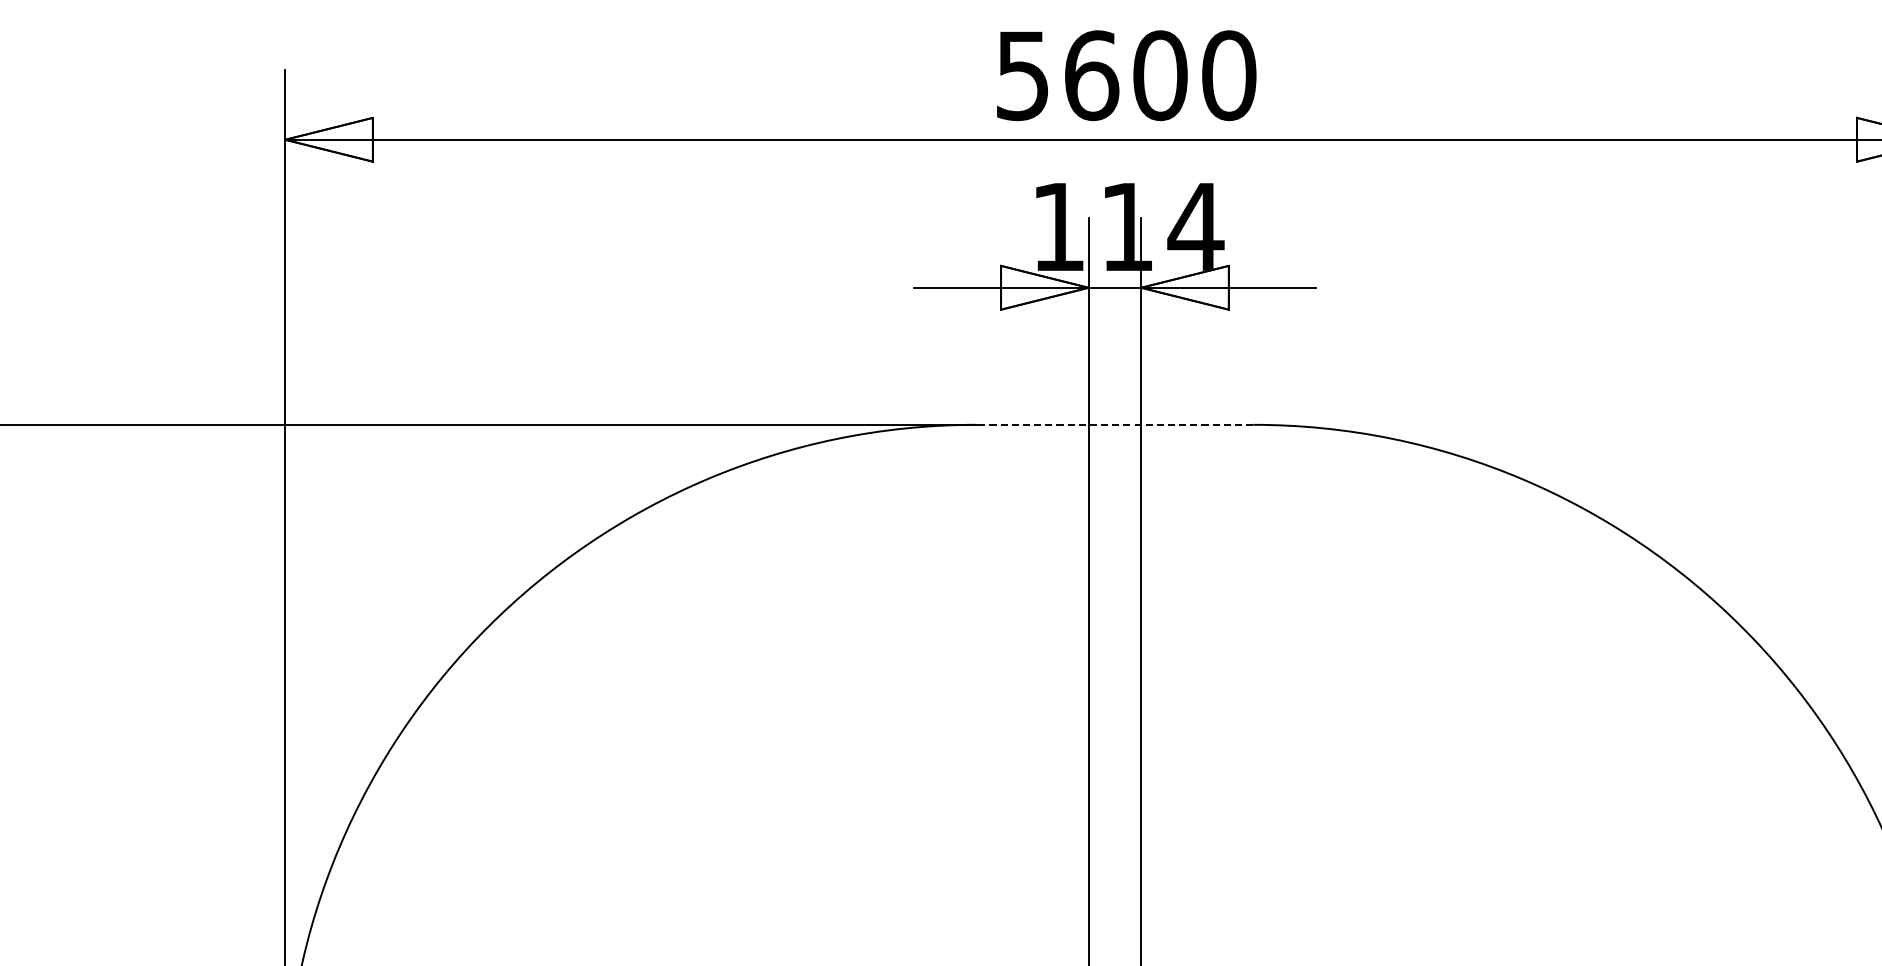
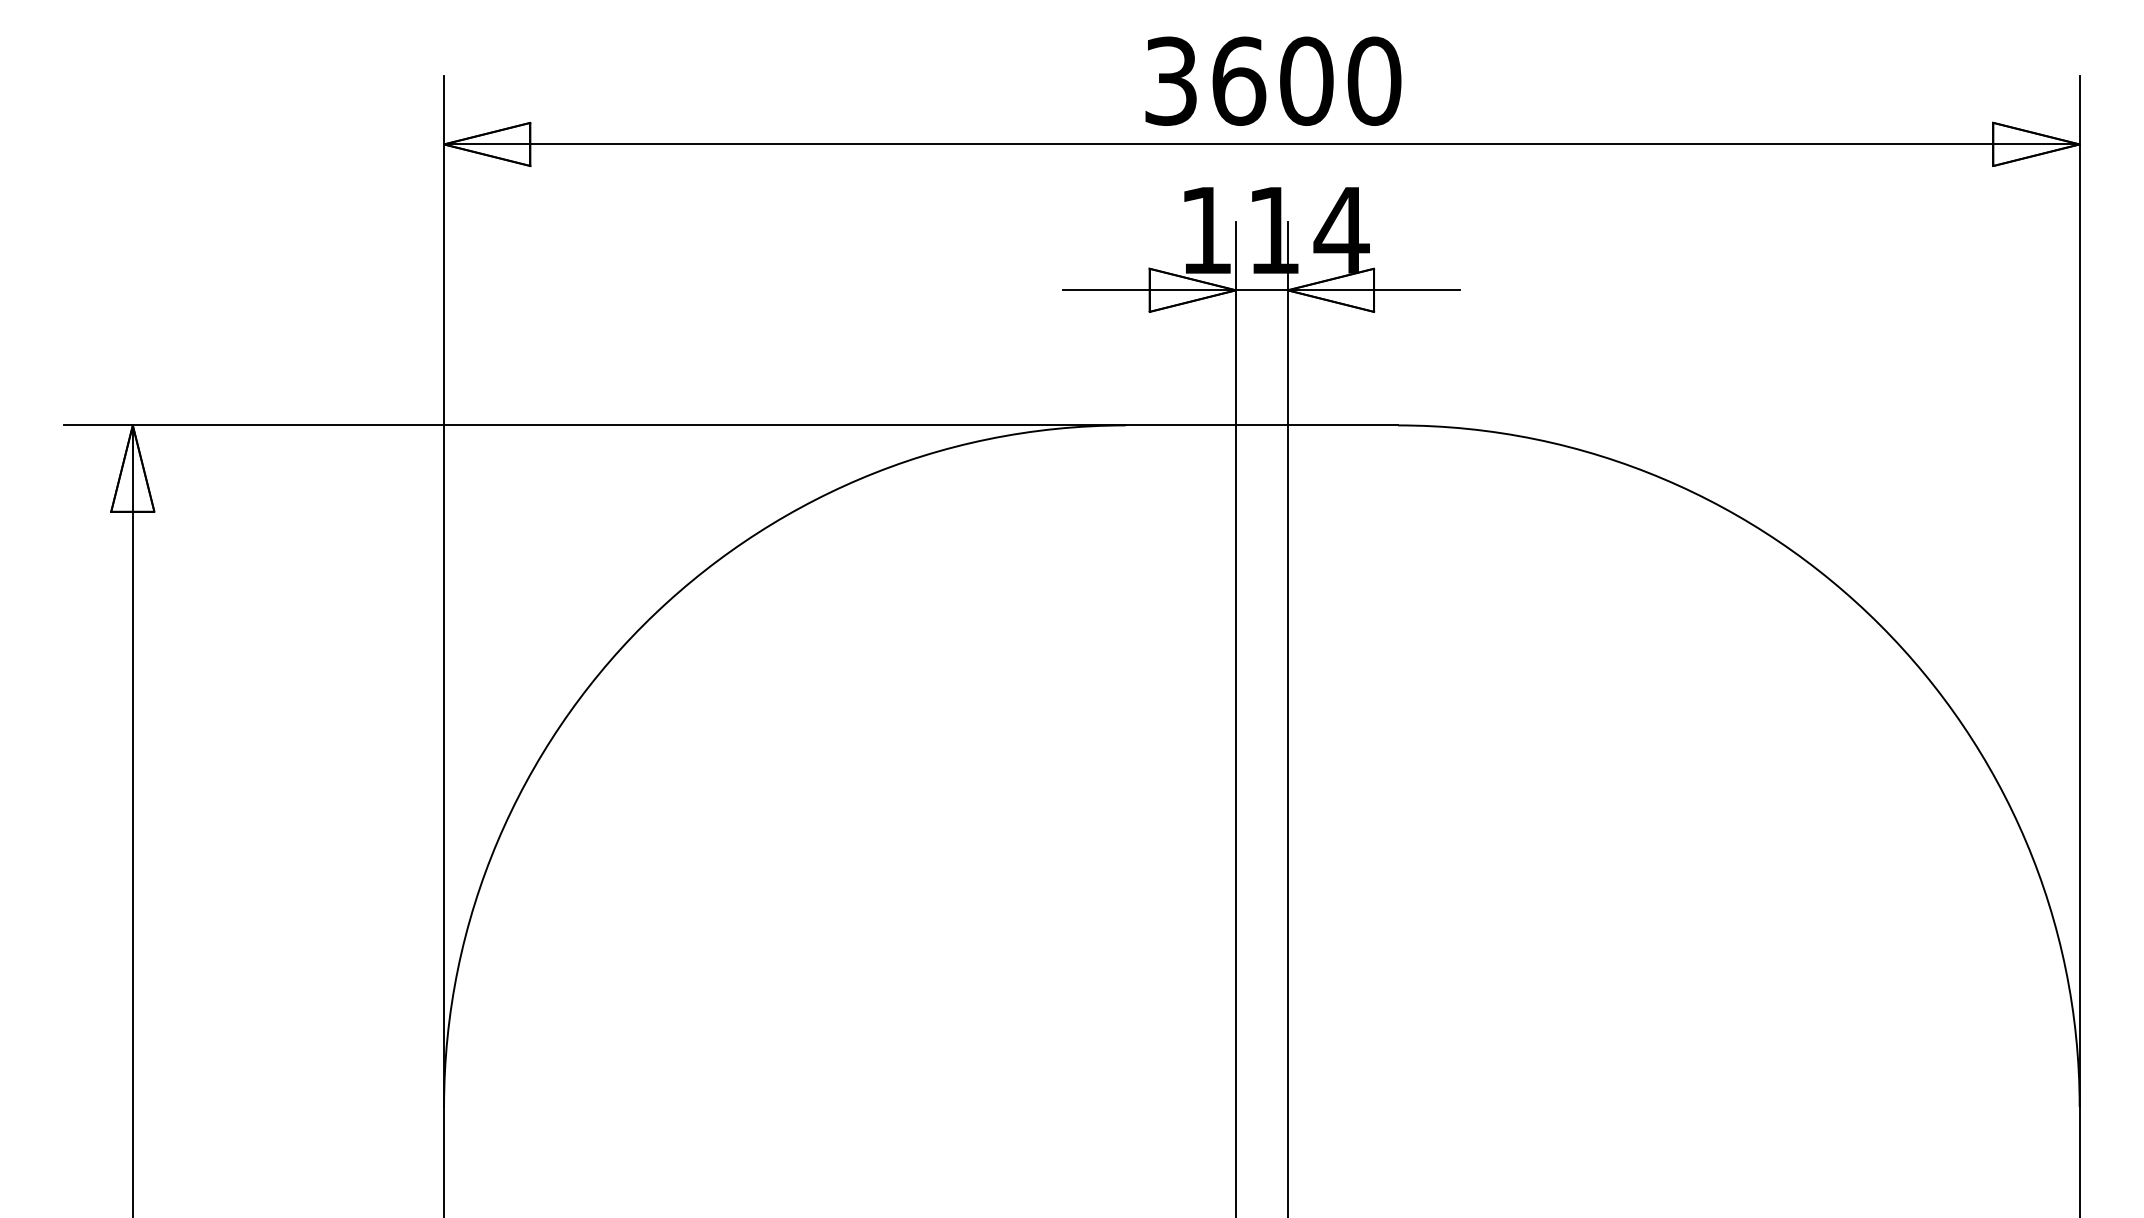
text: (1022, 74) -> (1170, 80), 5600 -> 3600
line: (1114, 424) -> (1261, 425), dashed -> solid

